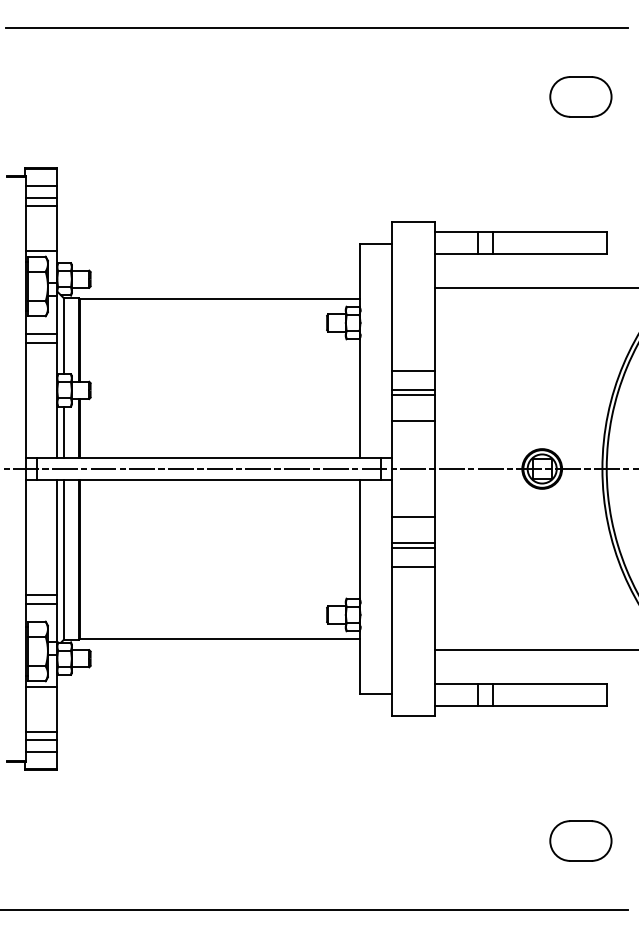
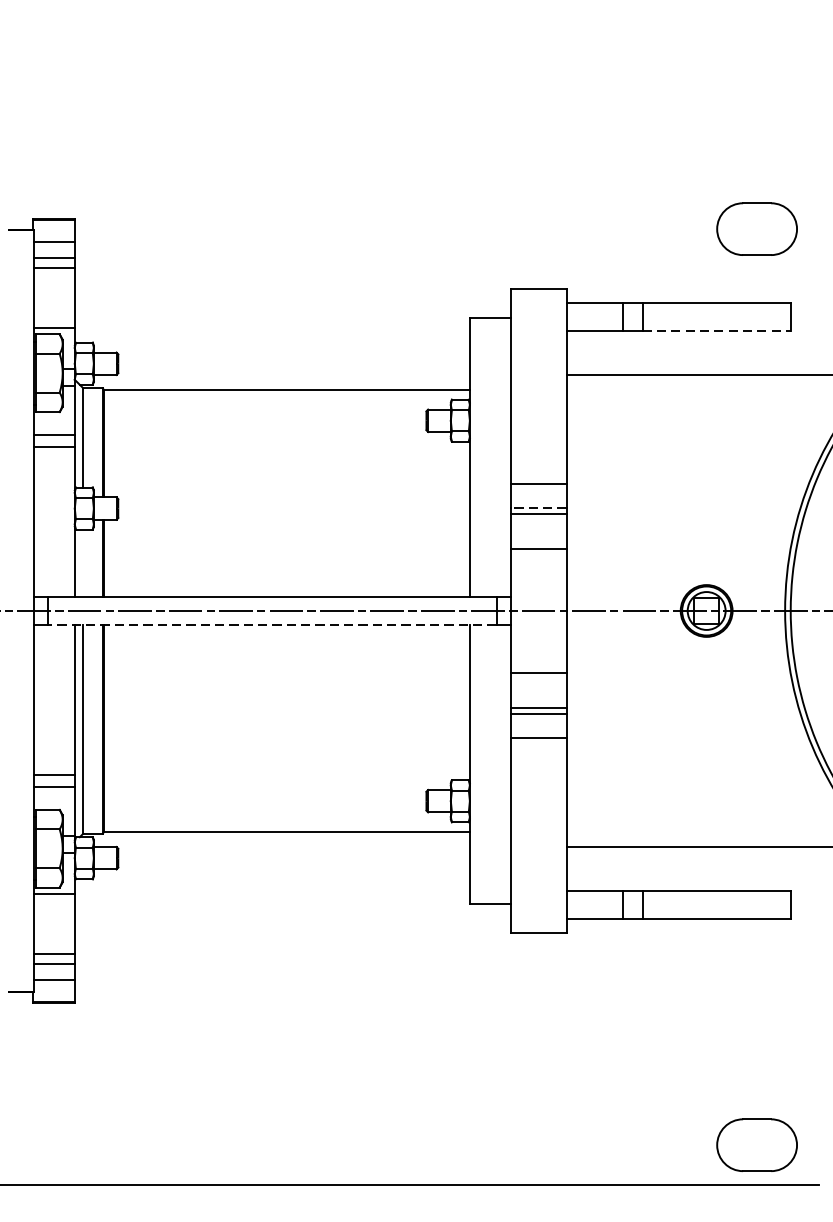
line: (316, 28) -> (412, 37), removed
part: (580, 96) -> (756, 228), moved
line: (549, 253) -> (716, 330), solid -> dashed
line: (413, 390) -> (538, 508), solid -> dashed
line: (63, 432) -> (82, 563), removed
line: (208, 479) -> (271, 624), solid -> dashed
part: (580, 840) -> (756, 1144), moved

